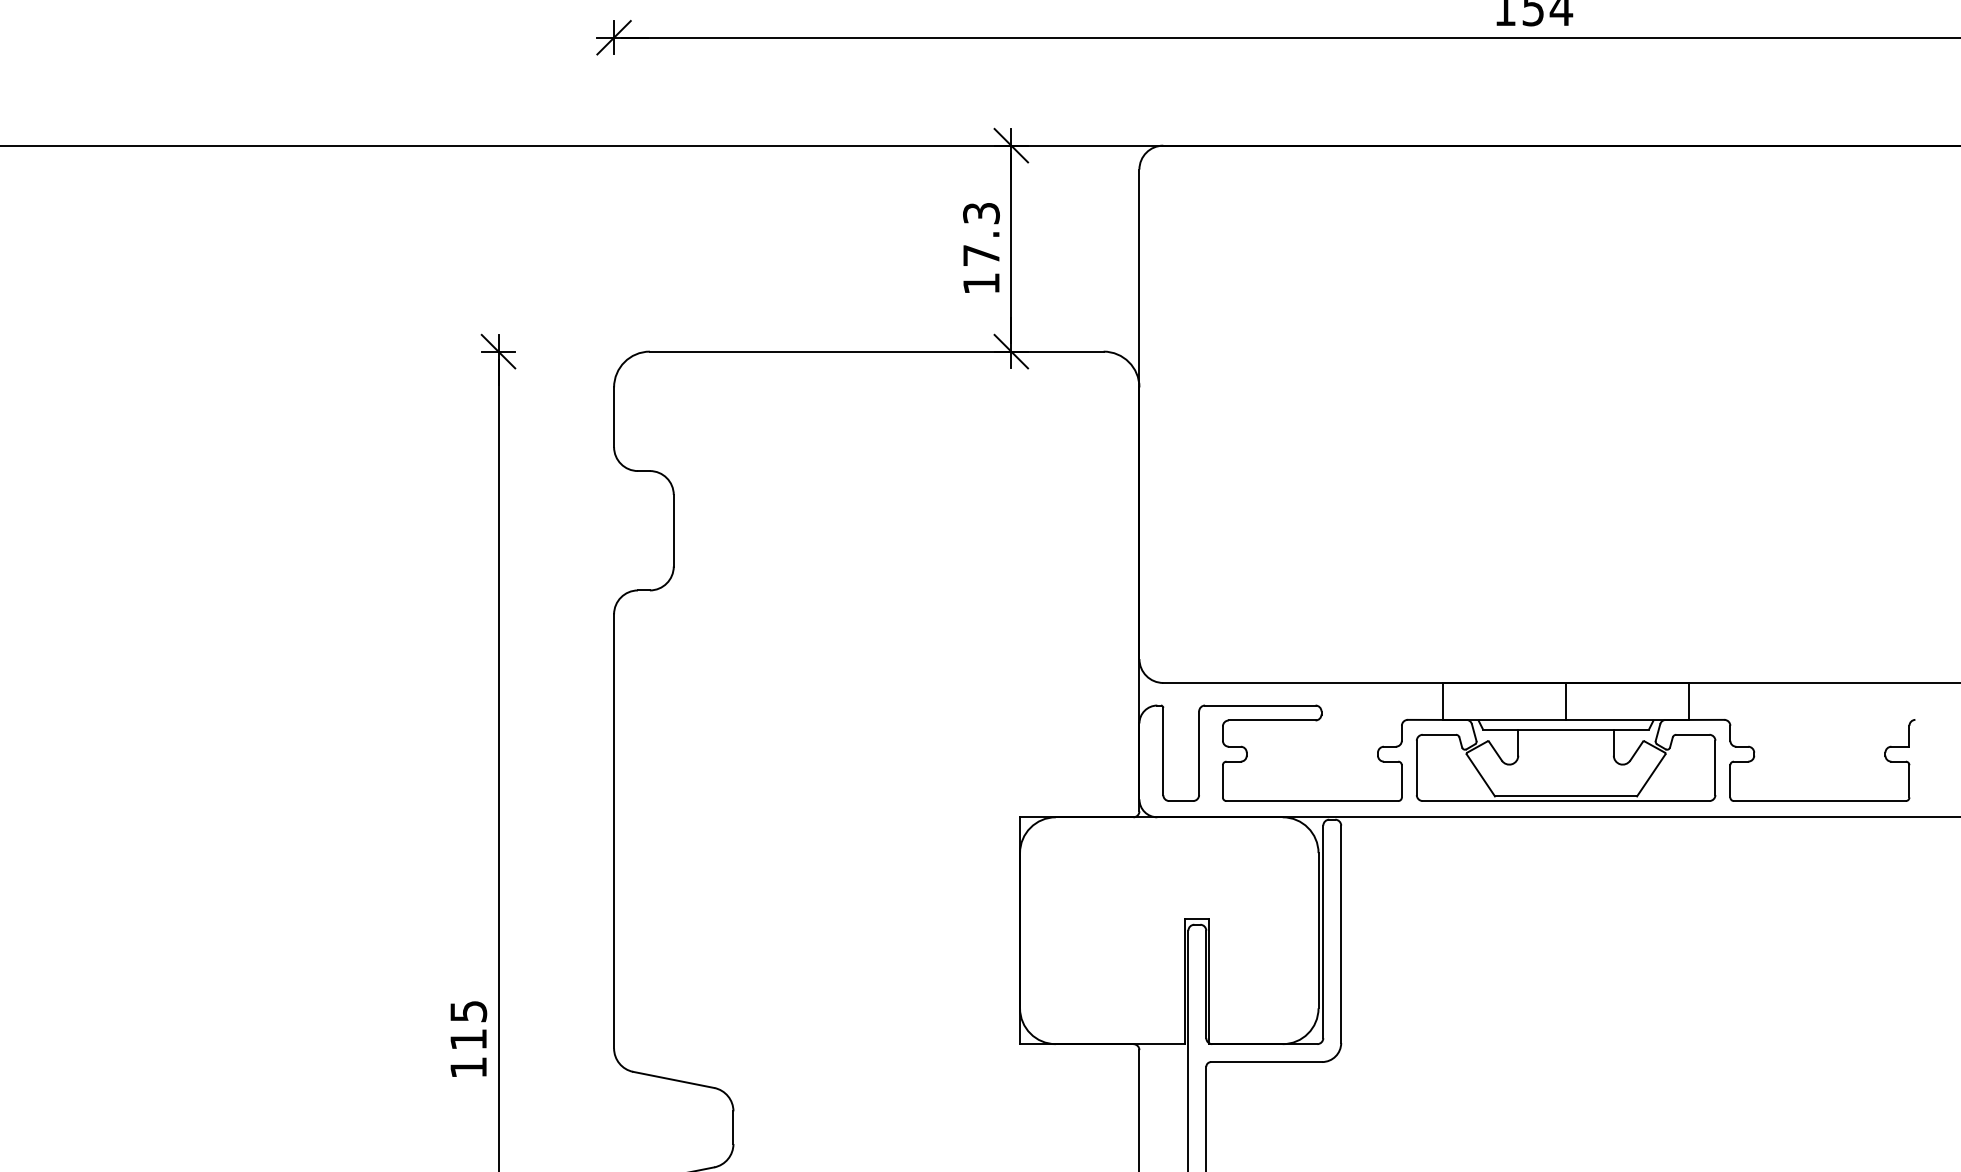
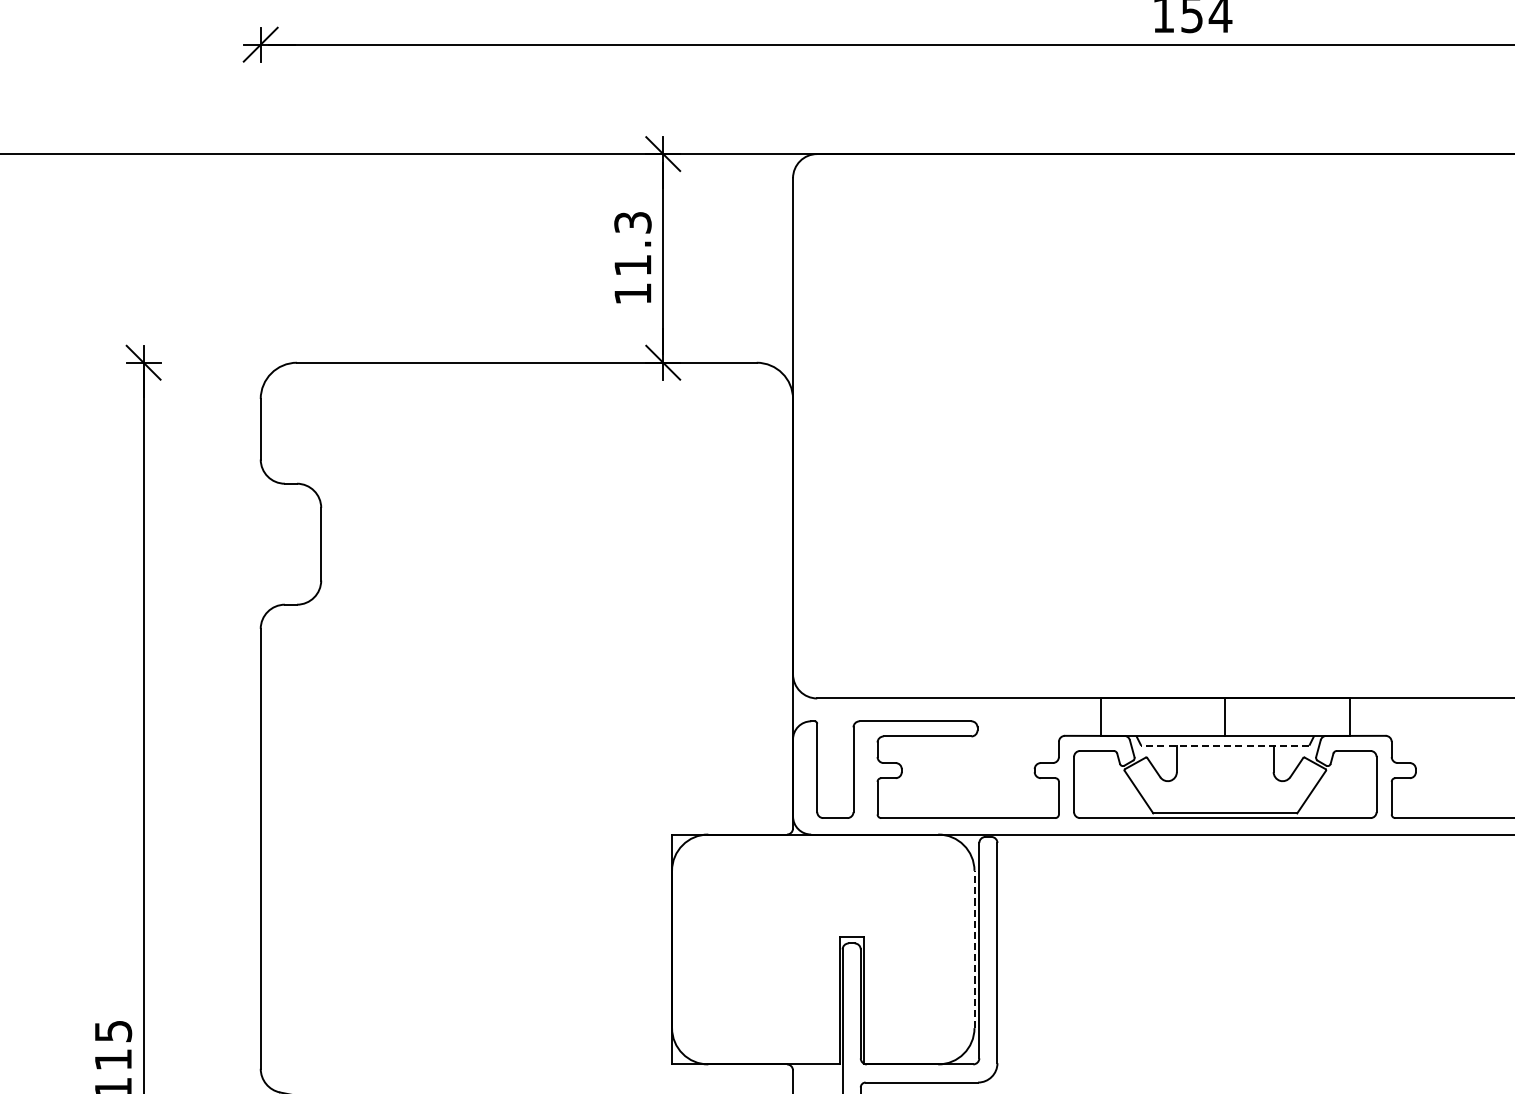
text: (981, 255) -> (633, 265), 17.3 -> 11.3
line: (1566, 729) -> (1225, 745), solid -> dashed
line: (1318, 930) -> (974, 949), solid -> dashed

